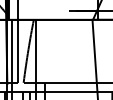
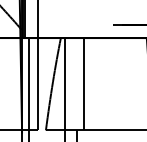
line: (49, 50) -> (83, 83), added

